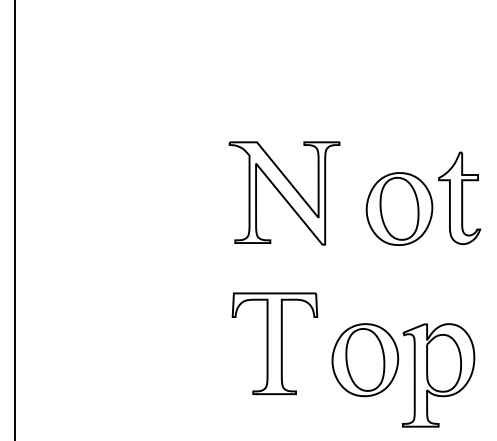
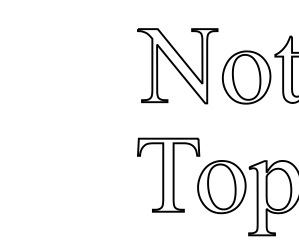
part: (284, 193) -> (177, 66), moved
part: (274, 343) -> (168, 175), moved

